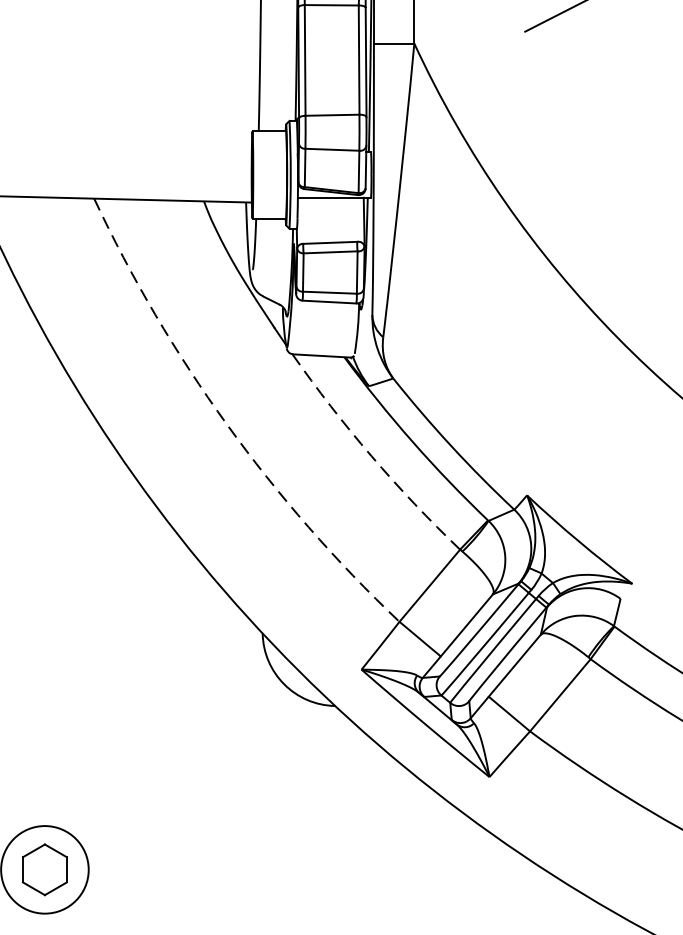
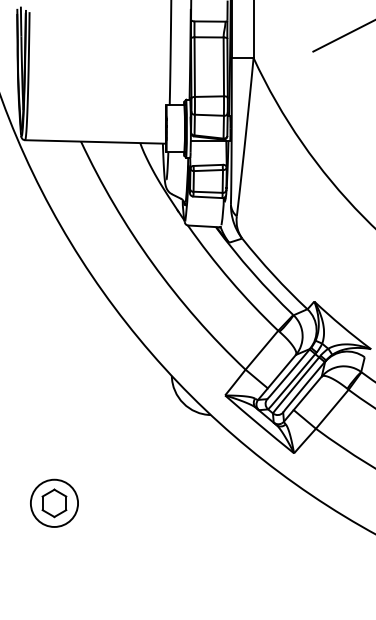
arc: (226, 424) -> (152, 263), dashed -> solid
arc: (371, 456) -> (230, 280), dashed -> solid

